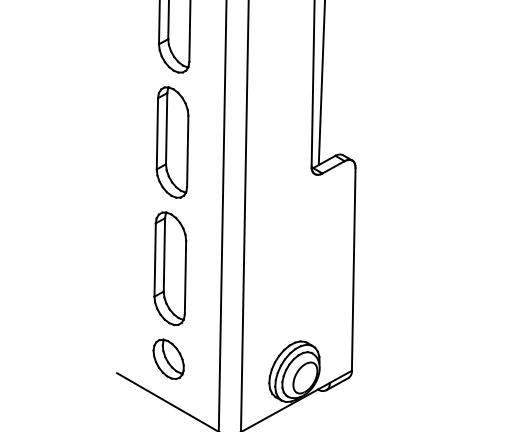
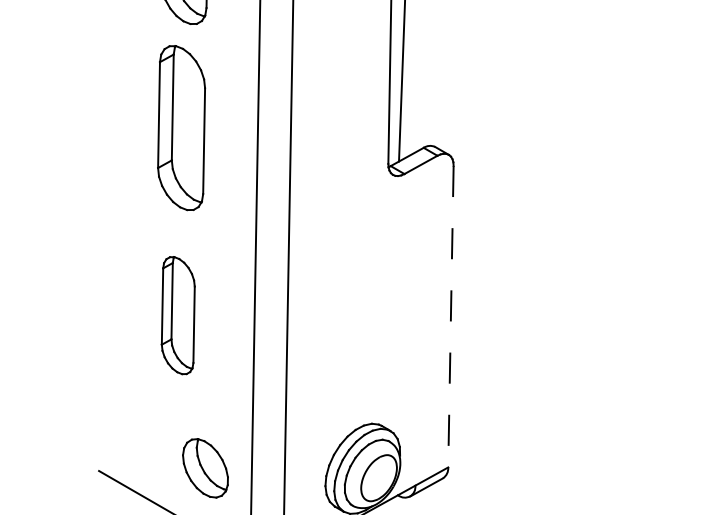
part: (170, 268) -> (178, 315), size x0.7
line: (353, 269) -> (450, 316), solid -> dashed
part: (168, 359) -> (205, 468), moved

